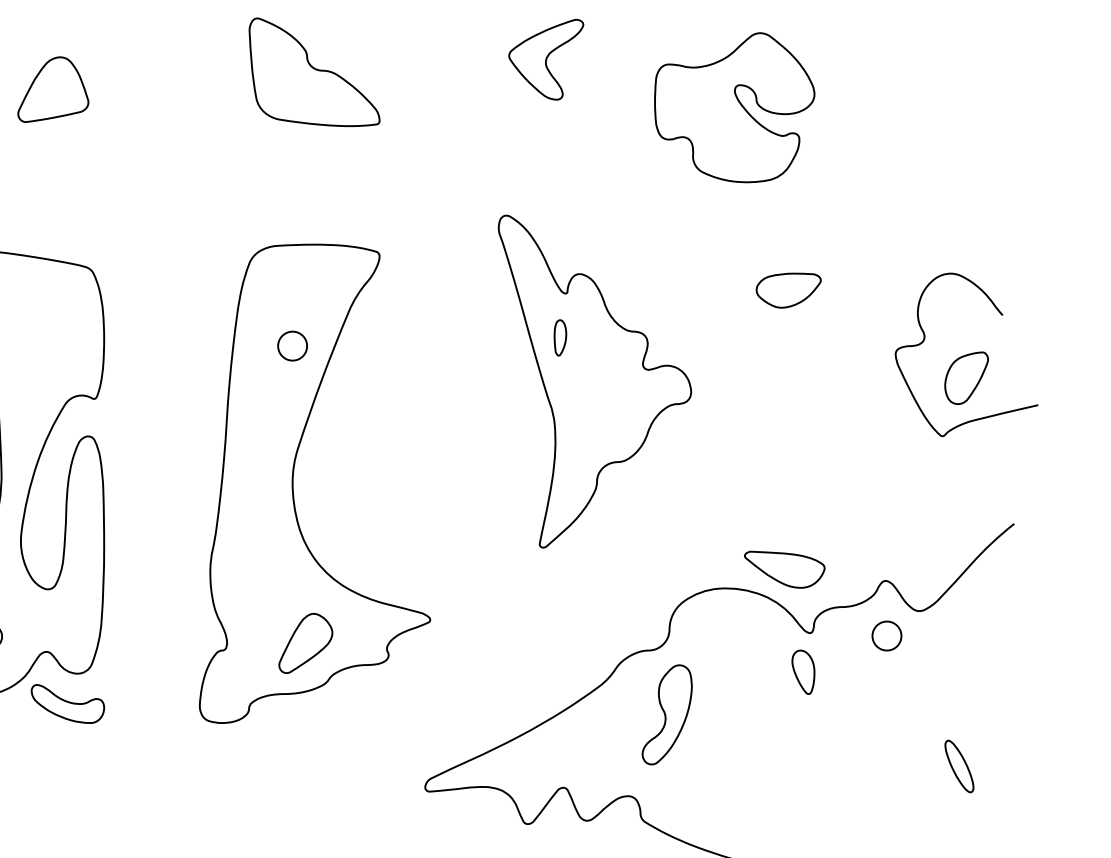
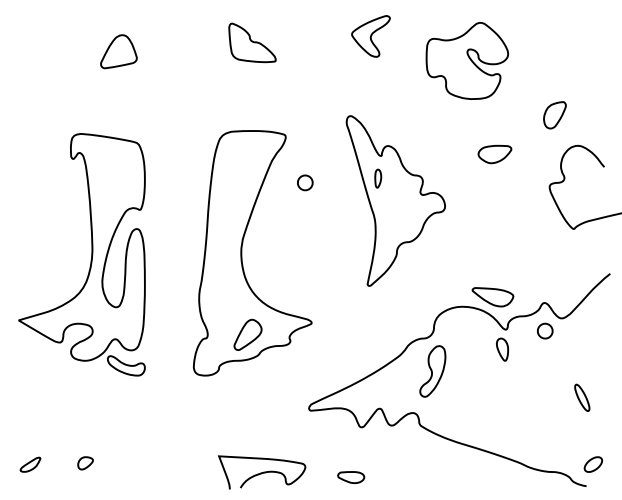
part: (314, 71) -> (252, 42), size x0.7
part: (293, 345) -> (305, 182), moved
part: (965, 378) -> (554, 115), moved

